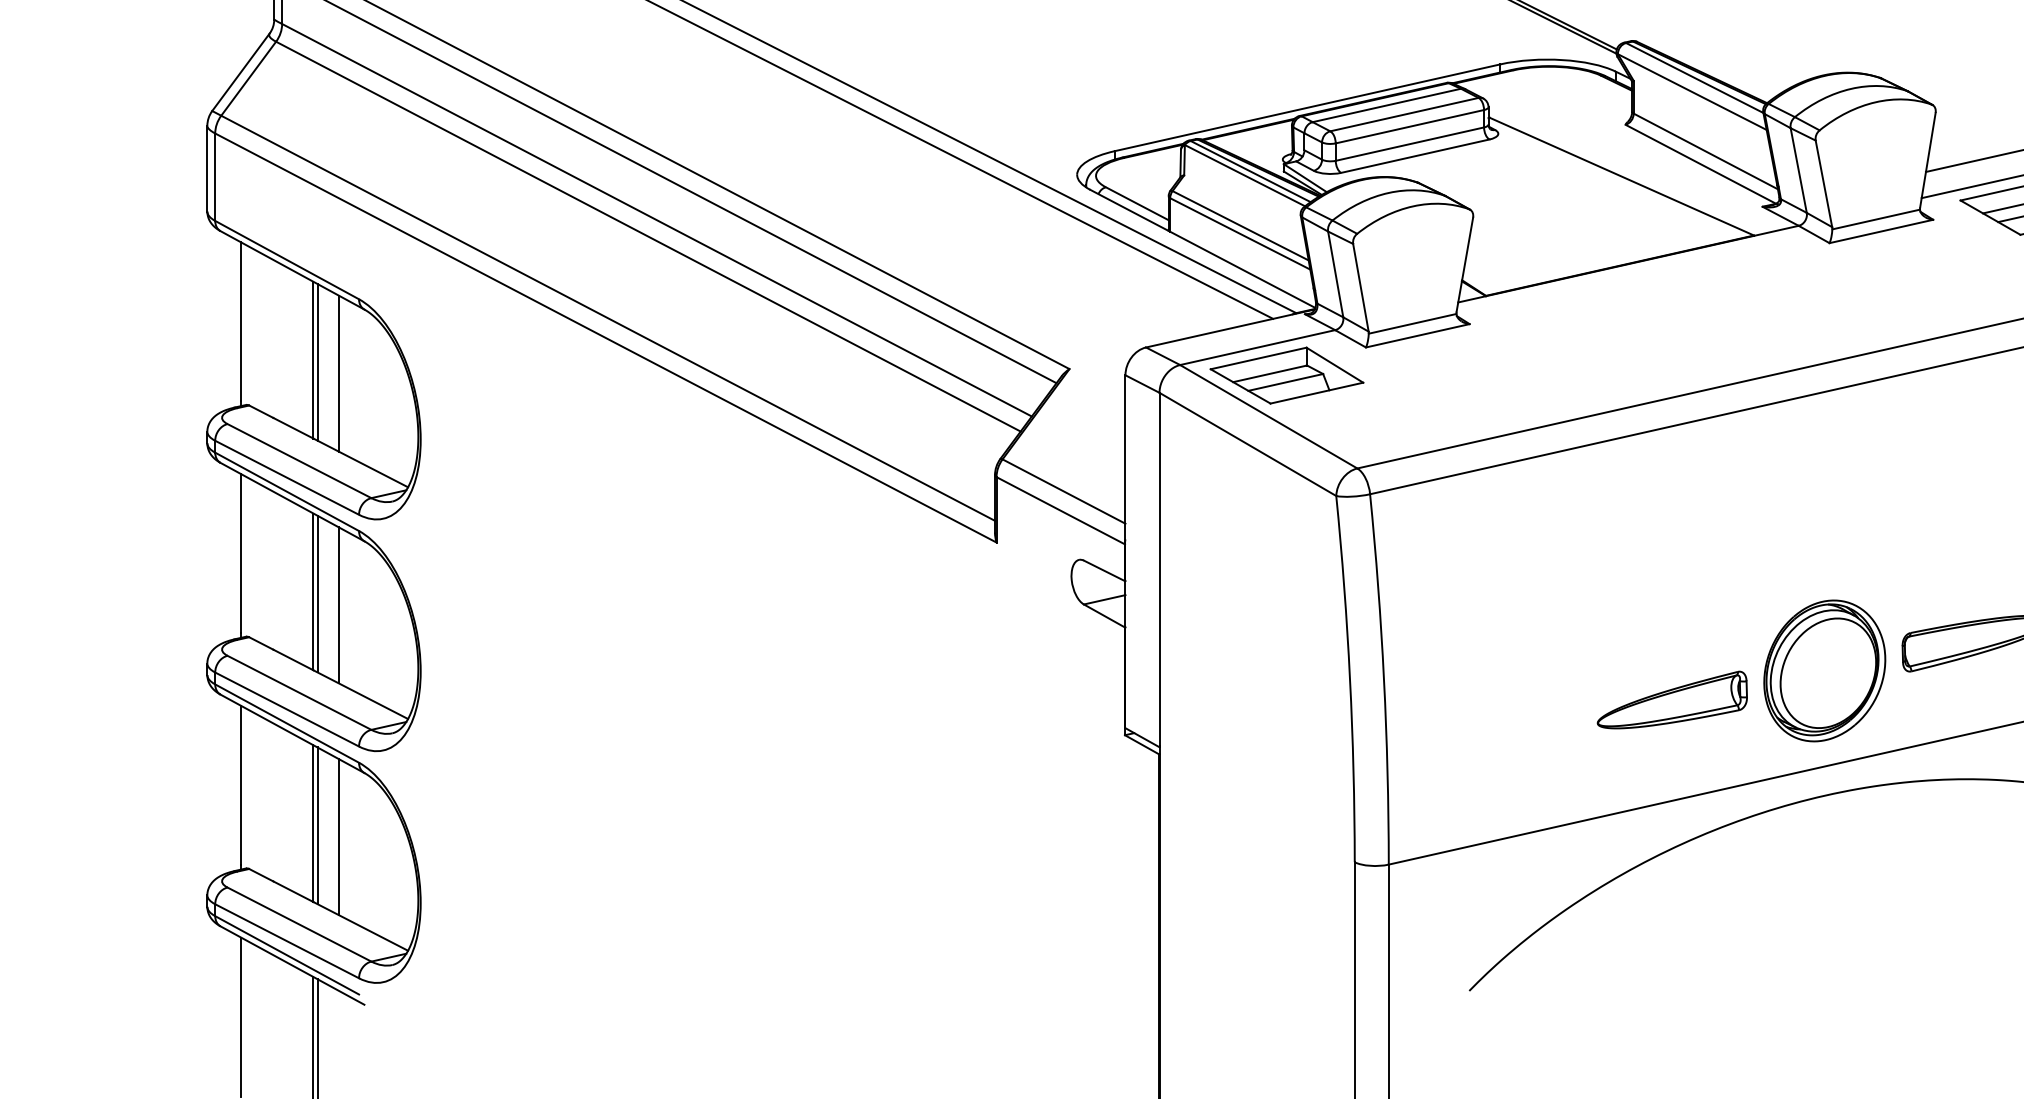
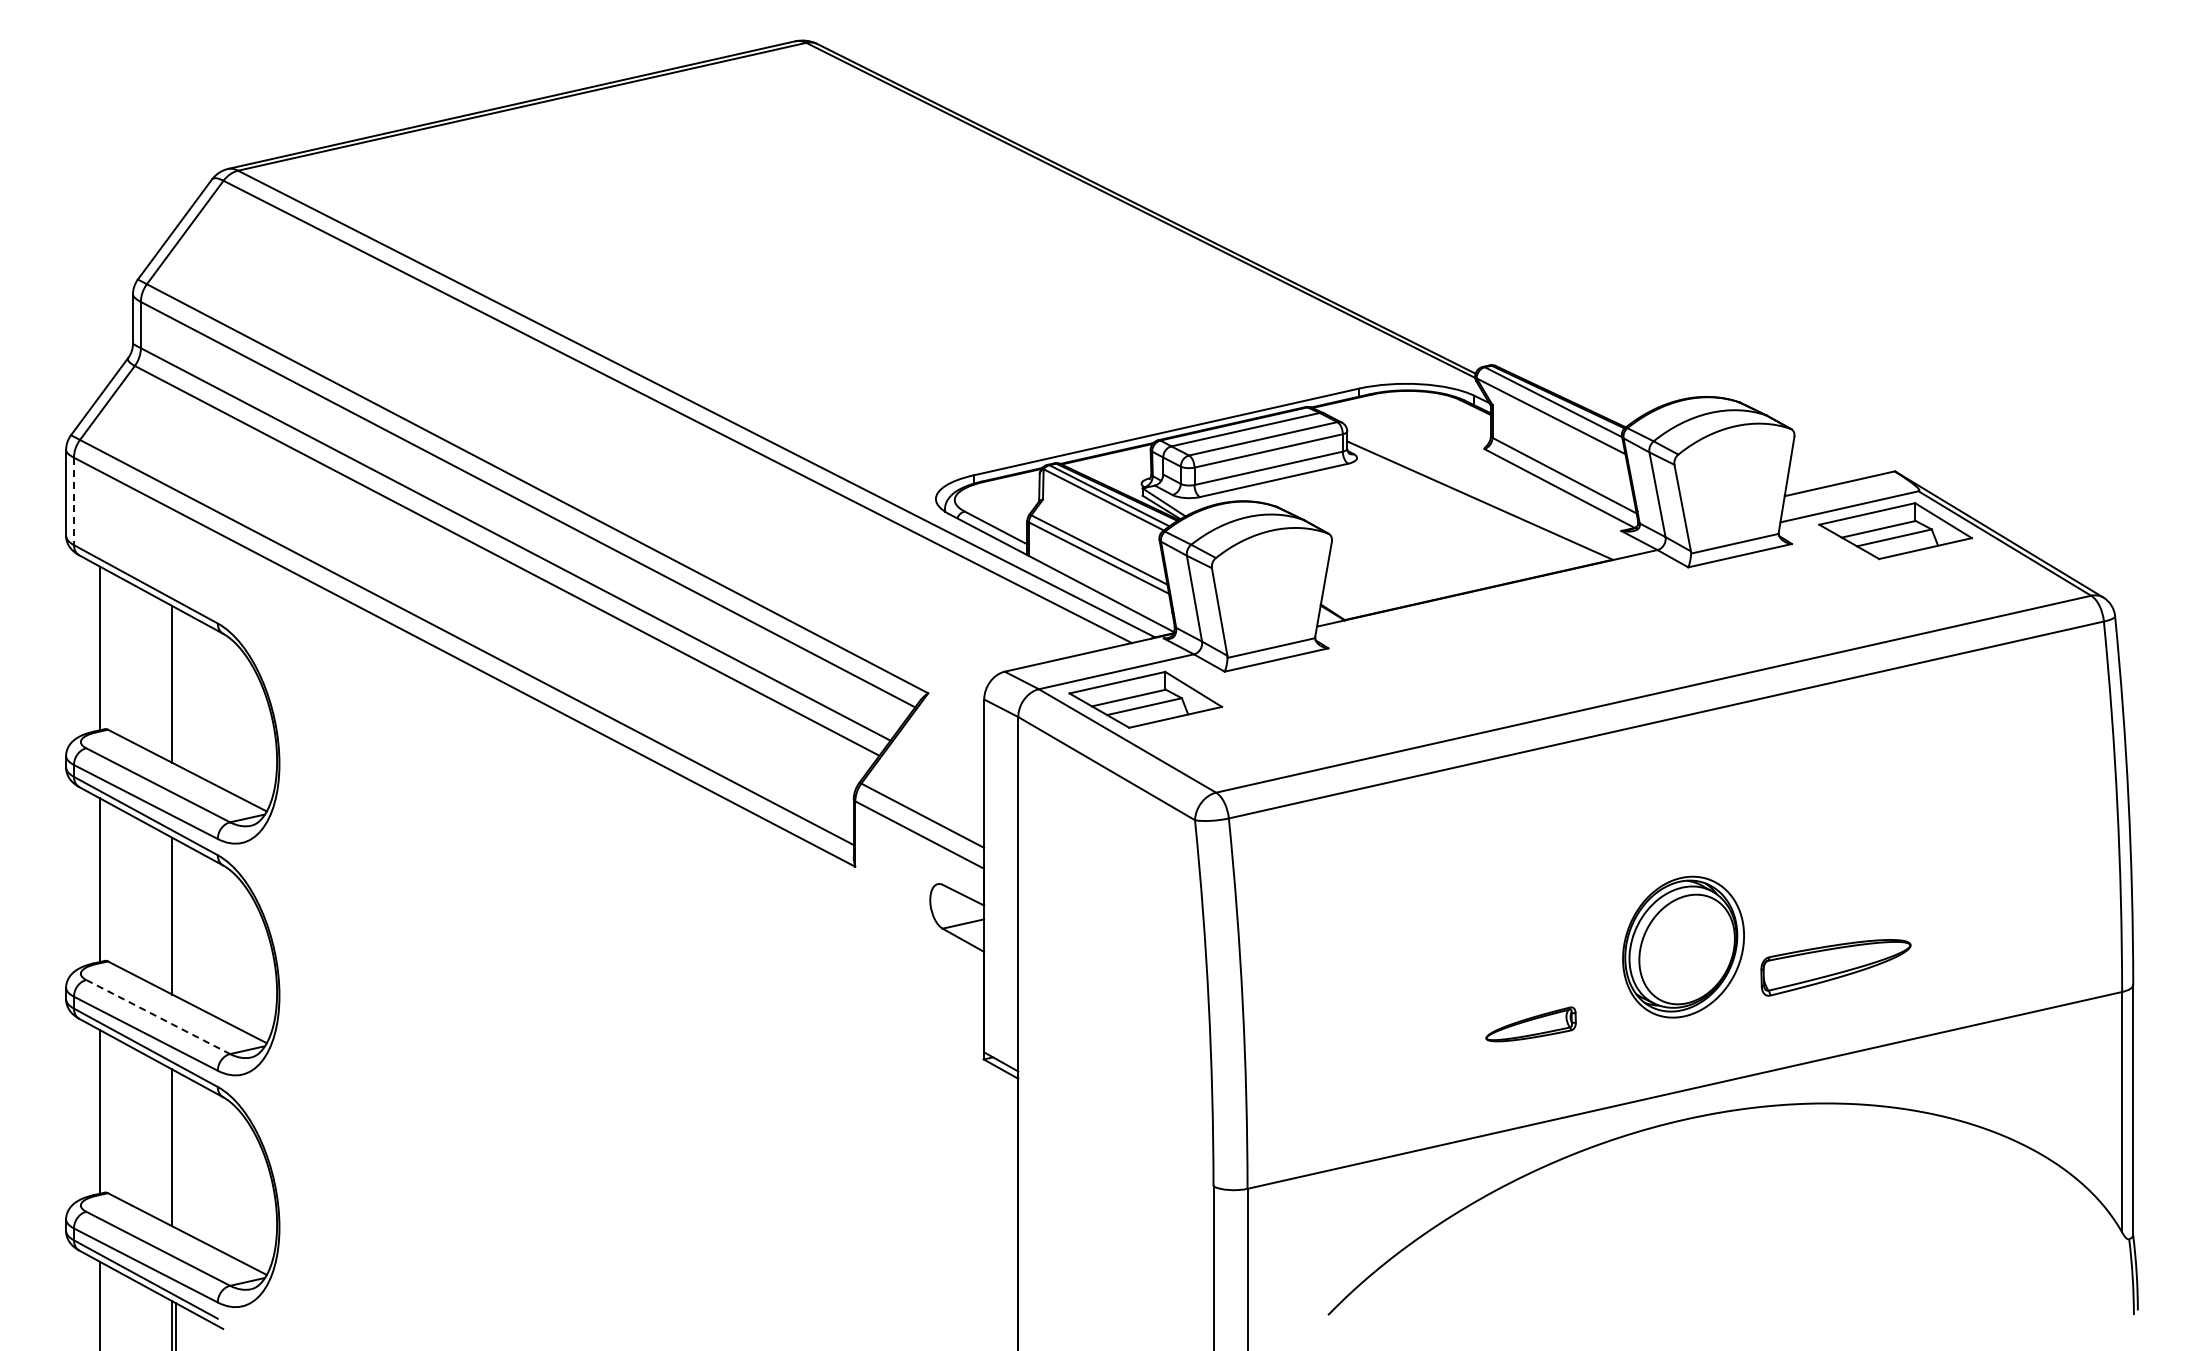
line: (215, 177) -> (74, 501), solid -> dashed
line: (317, 362) -> (176, 686), removed
line: (338, 373) -> (197, 697), removed
line: (317, 593) -> (176, 917), removed
line: (338, 605) -> (197, 929), removed
part: (1824, 670) -> (1683, 946), moved
line: (299, 693) -> (158, 1017), solid -> dashed
part: (1671, 700) -> (1530, 1024), size x0.6
line: (317, 825) -> (176, 1149), removed
line: (338, 837) -> (197, 1161), removed

